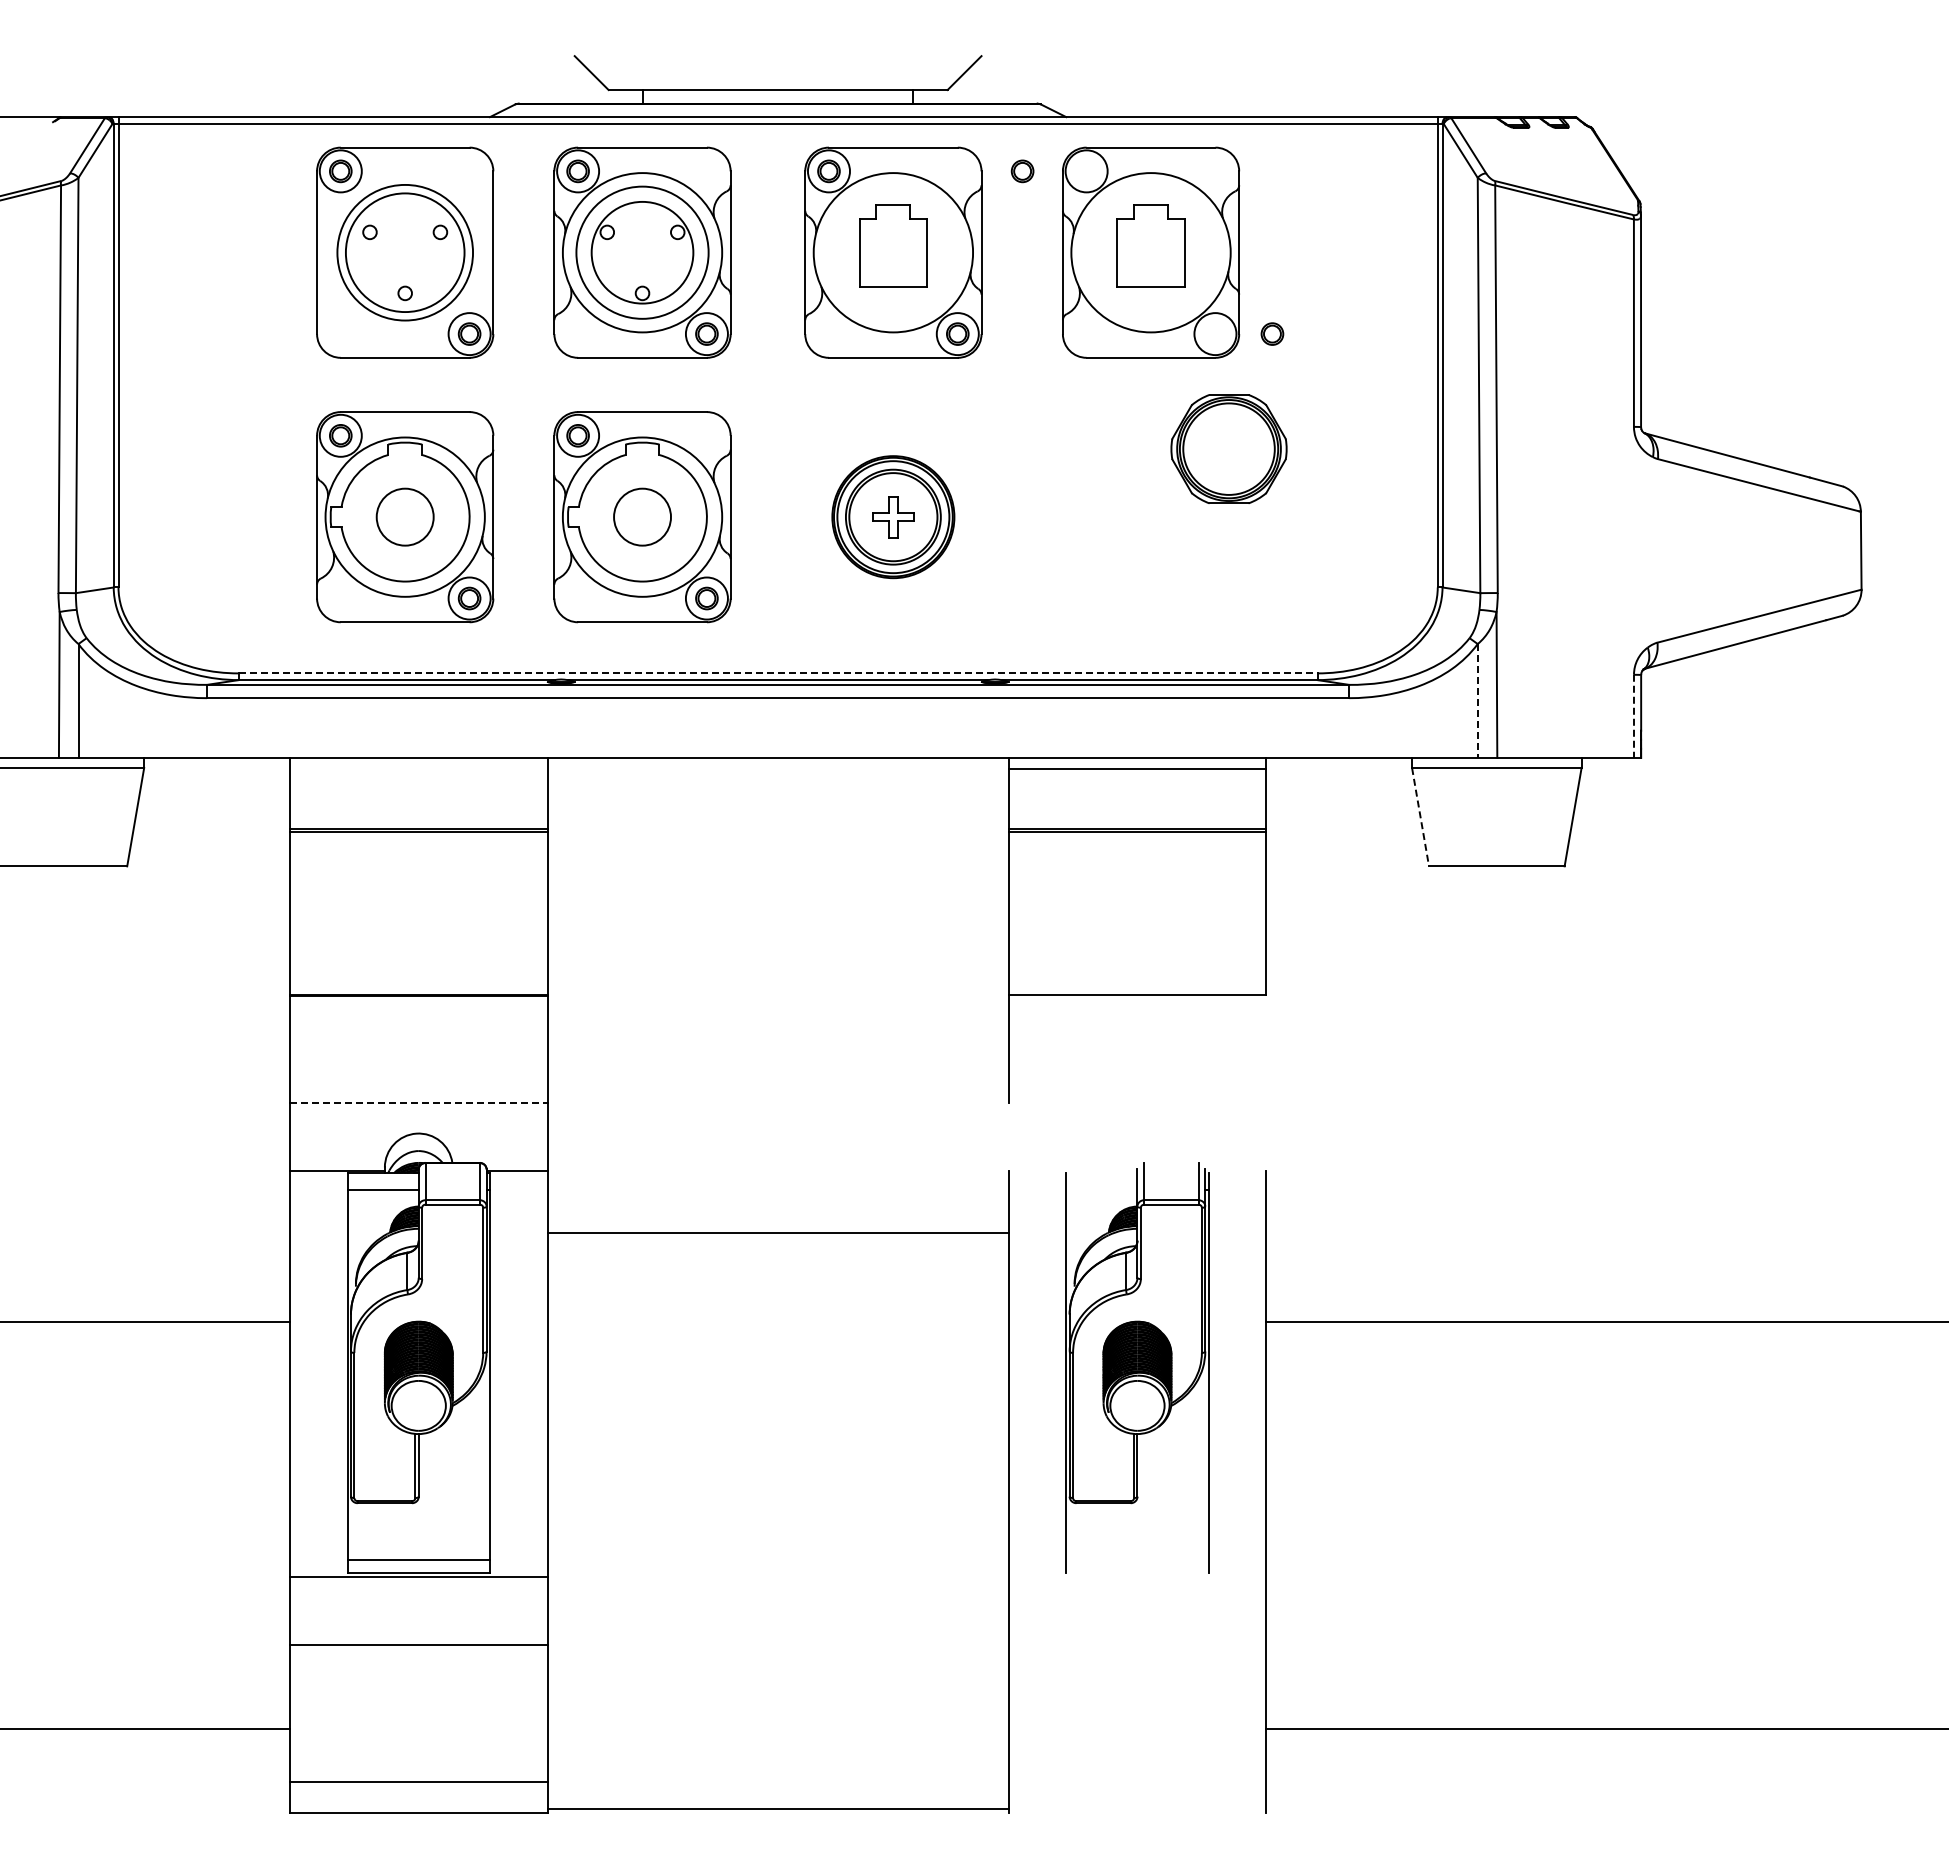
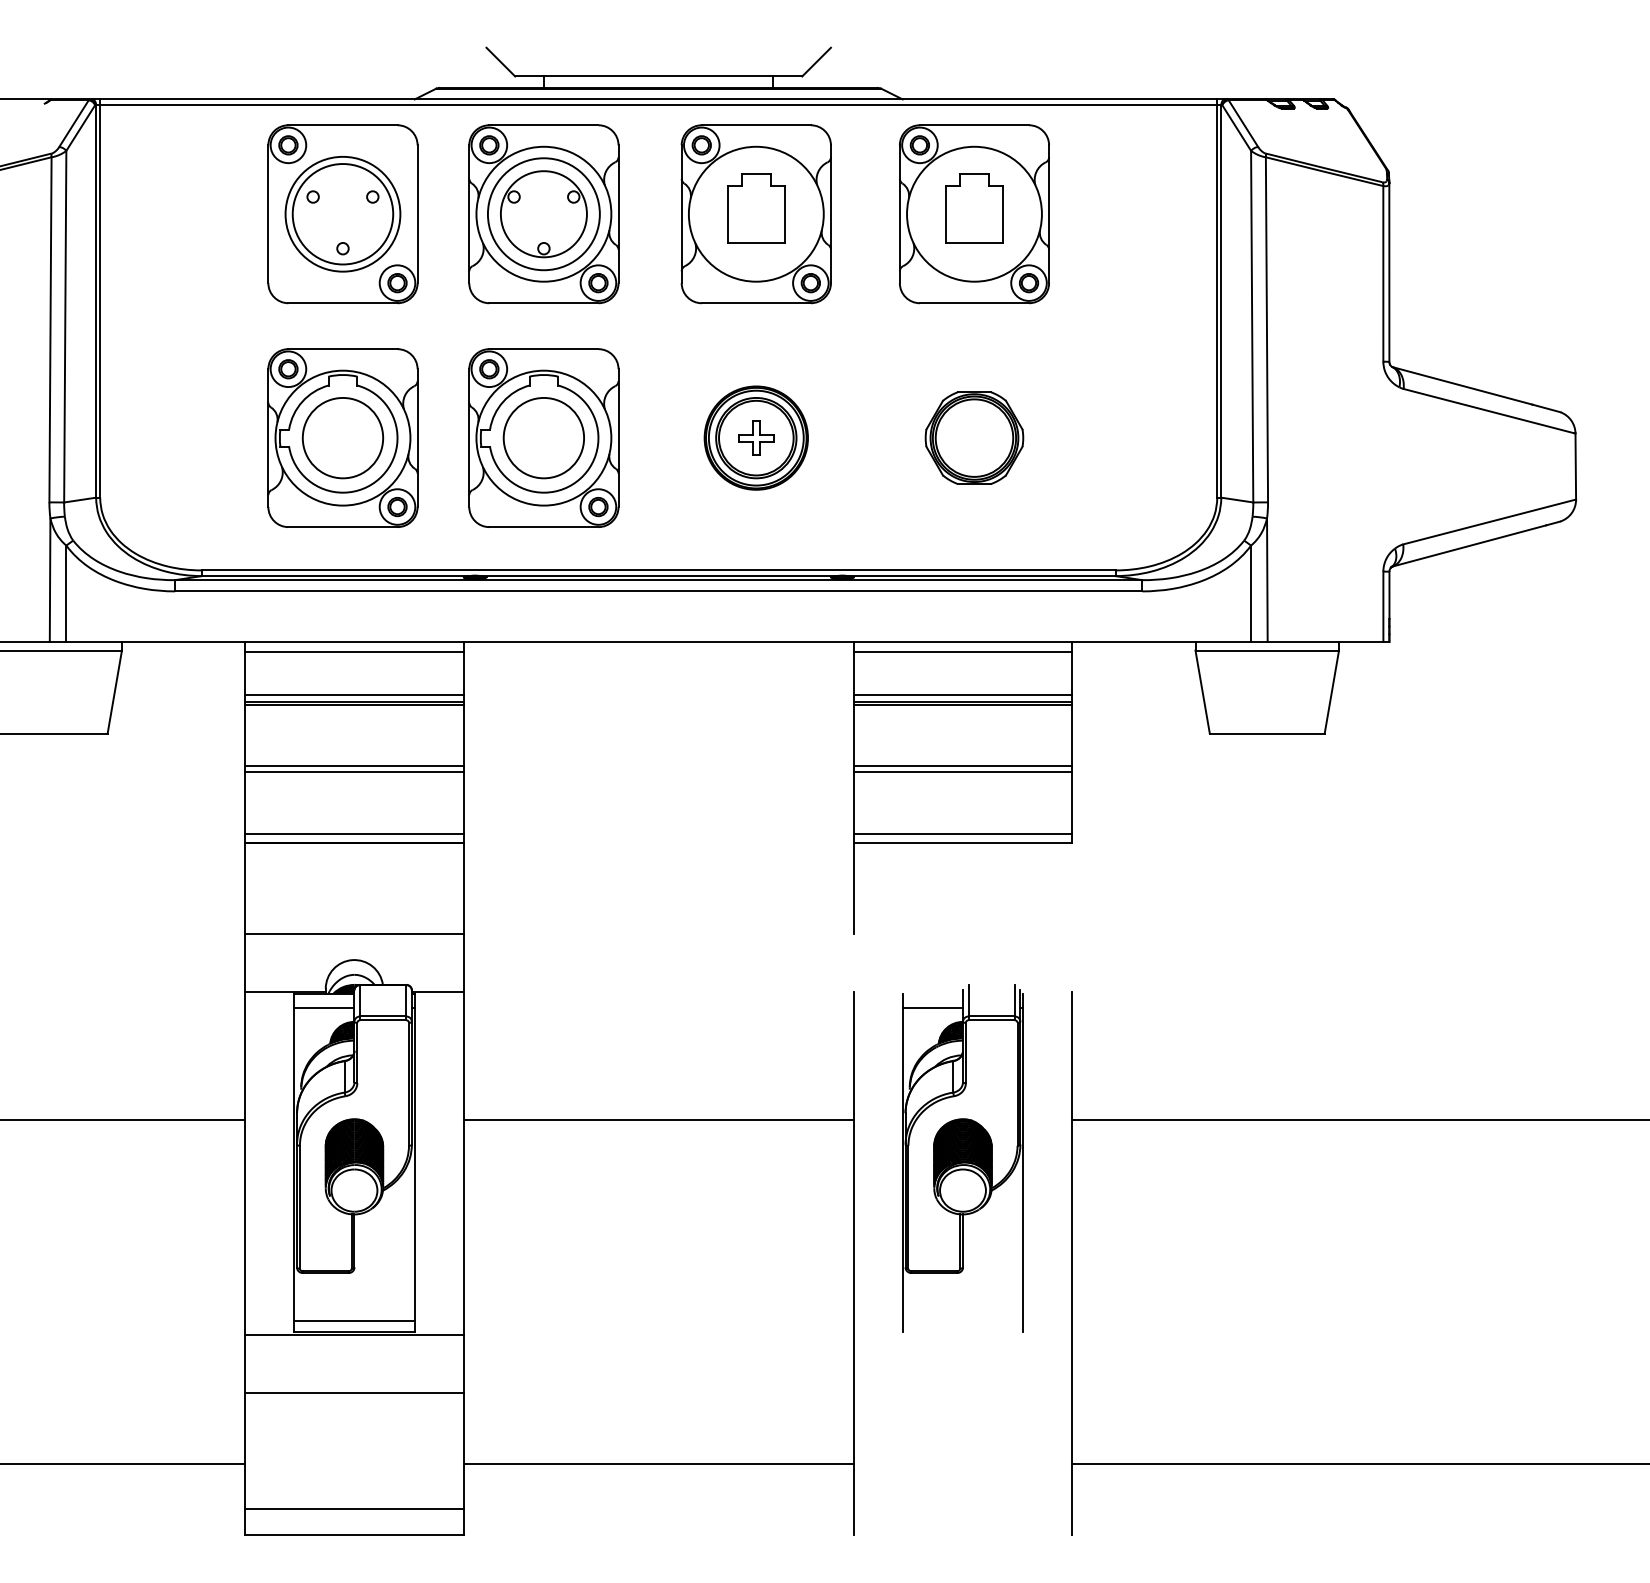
part: (1022, 171) -> (919, 145), moved
part: (1272, 333) -> (1029, 282), moved
part: (1228, 448) -> (974, 437), moved
circle: (404, 516) -> (342, 437), size x1.67
circle: (642, 516) -> (543, 437), size x1.67
line: (778, 673) -> (659, 570), dashed -> solid
line: (1477, 700) -> (1250, 593), dashed -> solid
line: (1633, 716) -> (1382, 606), dashed -> solid
line: (418, 769) -> (354, 651), added
line: (1420, 817) -> (1202, 692), dashed -> solid
line: (418, 820) -> (354, 694), added
line: (1137, 820) -> (963, 694), added
line: (418, 904) -> (354, 766), added
line: (1137, 904) -> (963, 766), added
line: (418, 910) -> (354, 771), added
line: (1137, 910) -> (963, 771), added
line: (418, 985) -> (354, 834), added
line: (1137, 985) -> (963, 834), added
line: (418, 1102) -> (354, 933), dashed -> solid
line: (1101, 1189) -> (932, 1007), added
line: (777, 1233) -> (658, 1120), moved
line: (777, 1809) -> (658, 1464), moved

